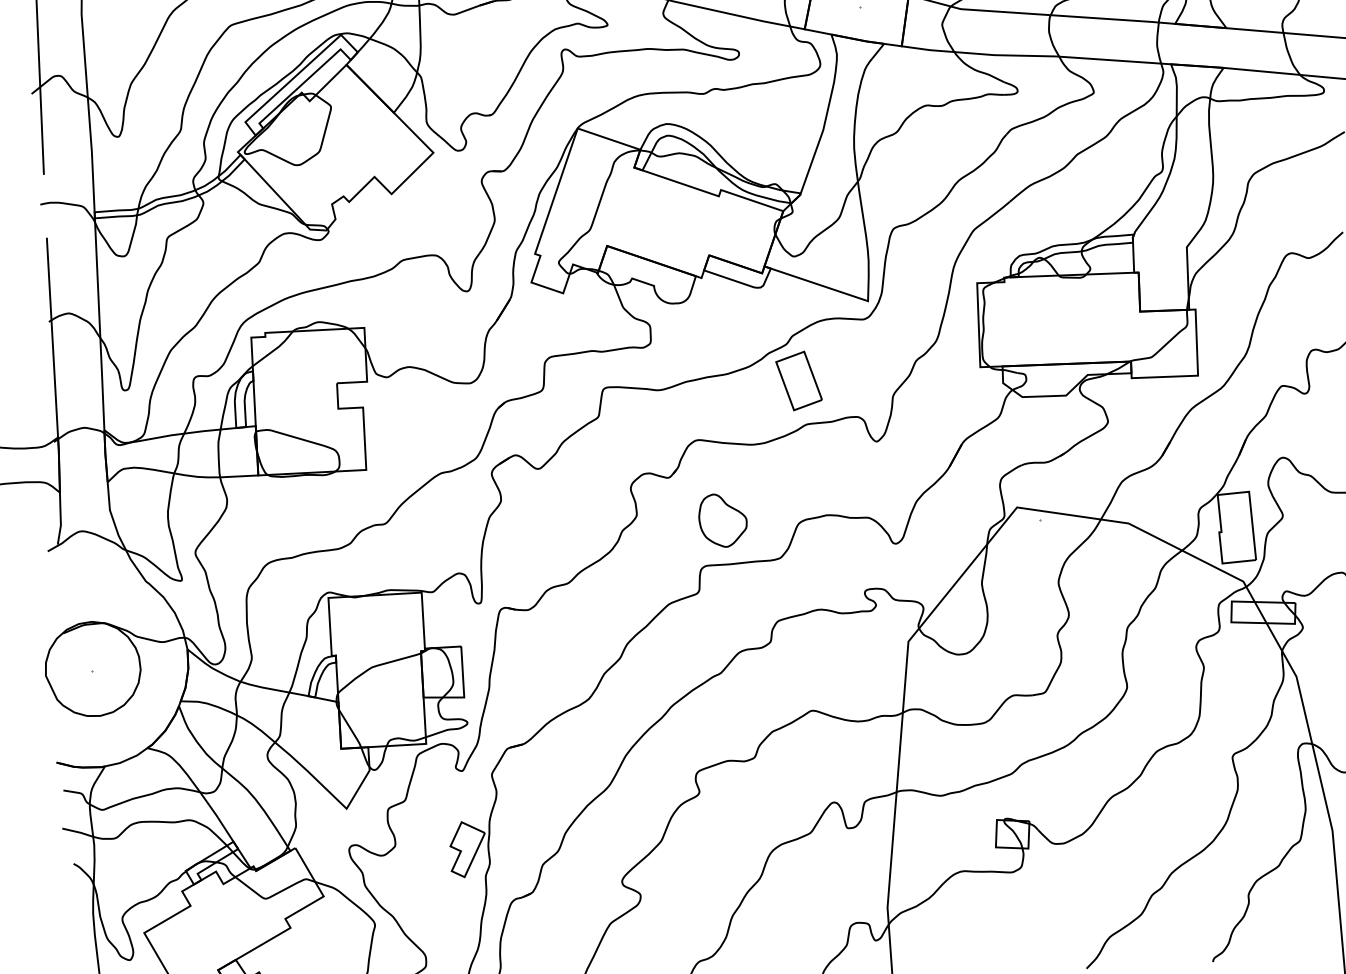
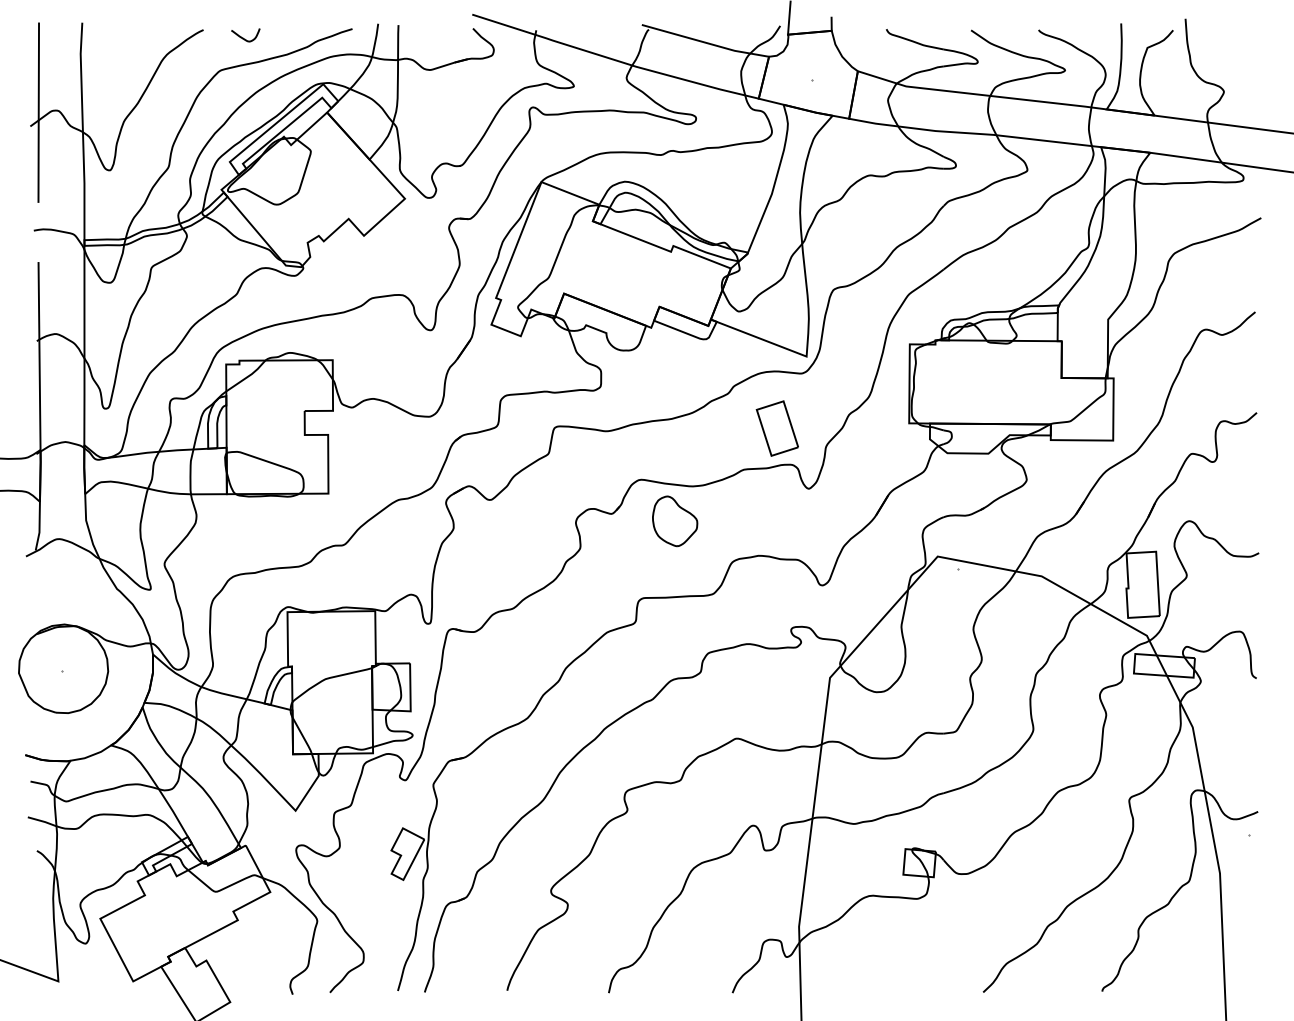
part: (798, 380) -> (776, 428), moved
part: (723, 520) -> (675, 521), moved

